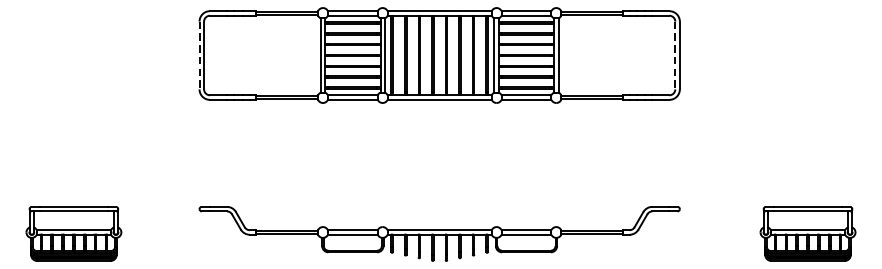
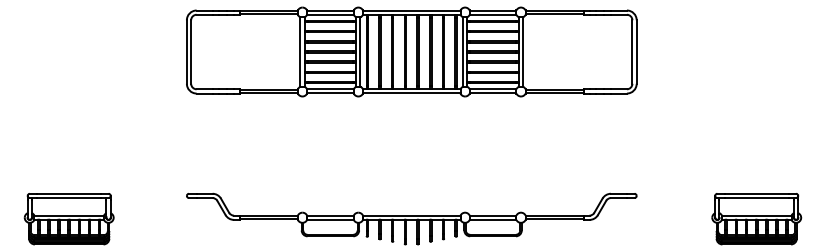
line: (199, 56) -> (186, 52), dashed -> solid
line: (675, 56) -> (632, 52), dashed -> solid

